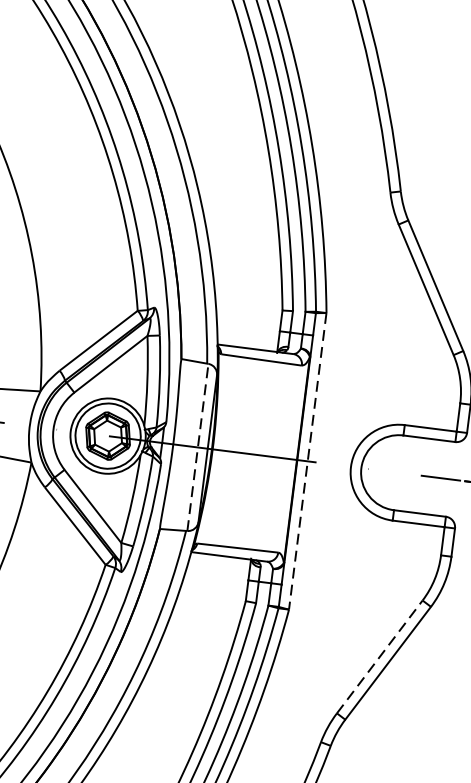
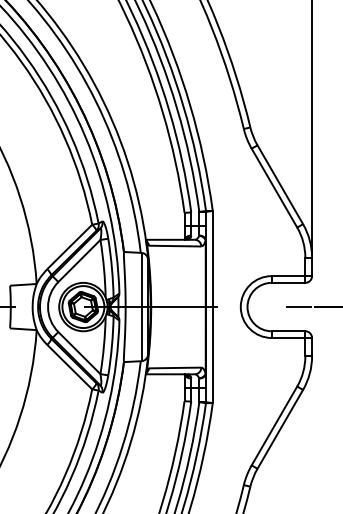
line: (197, 446) -> (141, 306), dashed -> solid
line: (307, 461) -> (212, 307), dashed -> solid
line: (379, 656) -> (274, 425), dashed -> solid

